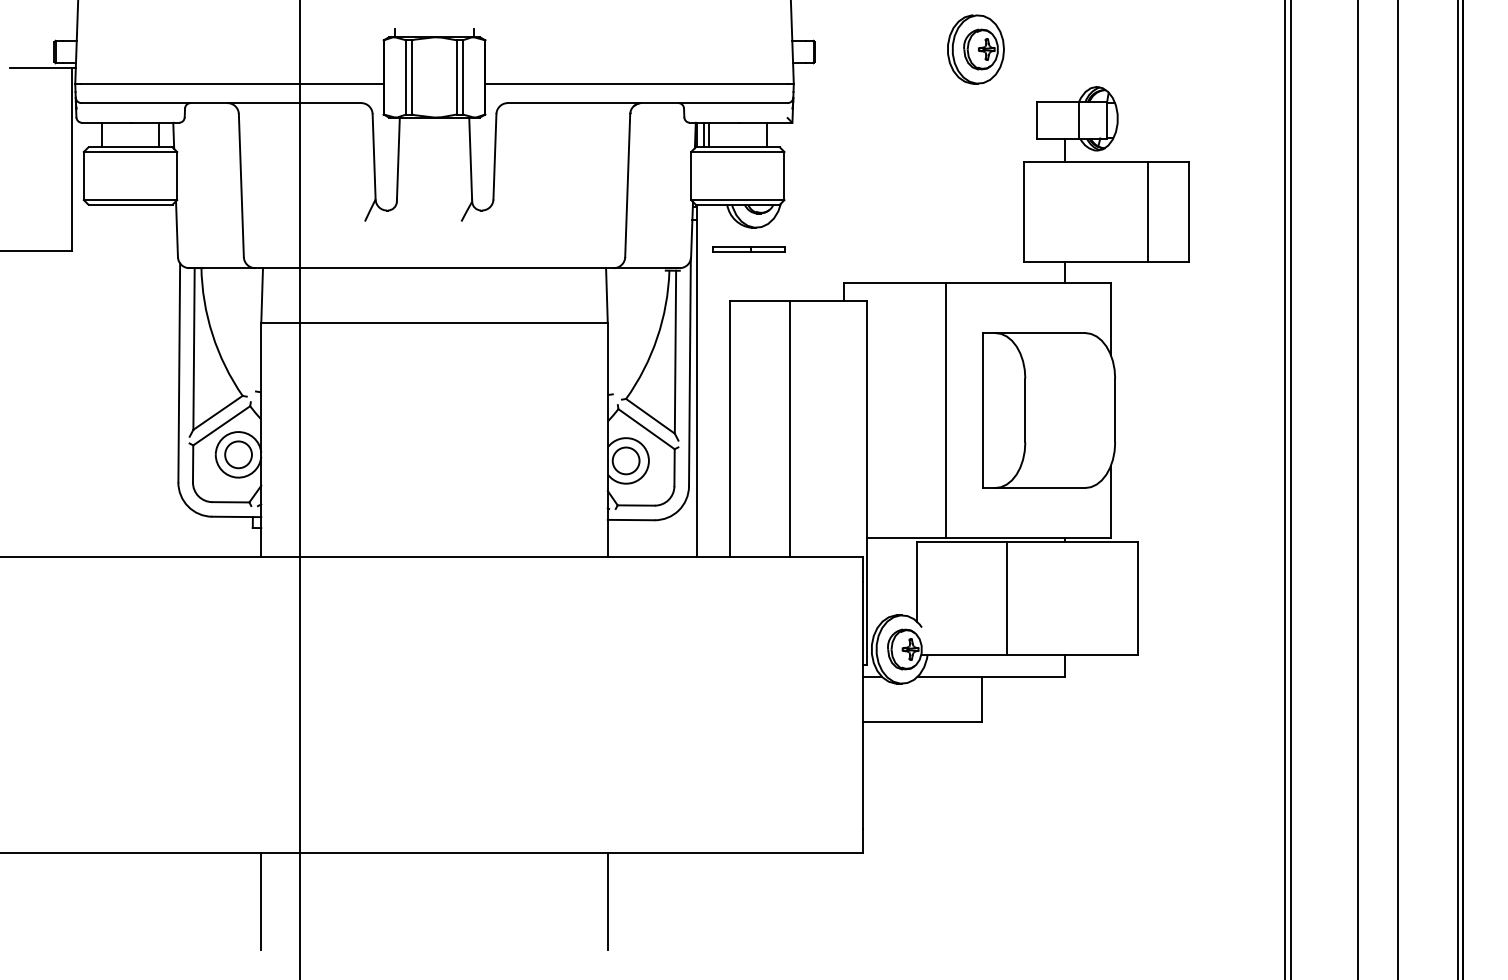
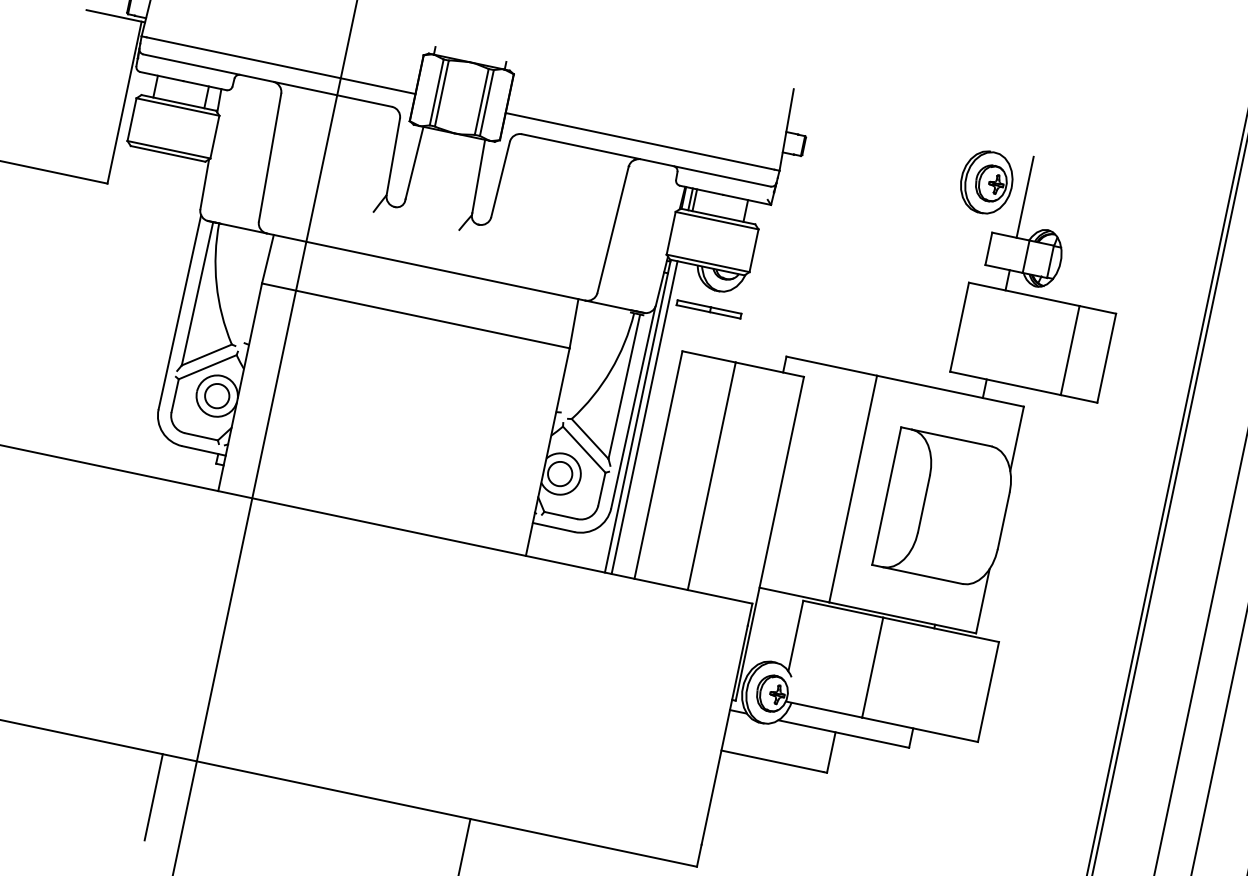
part: (975, 49) -> (986, 182), moved
line: (1064, 56) -> (1025, 197), added
line: (704, 380) -> (644, 417), added

